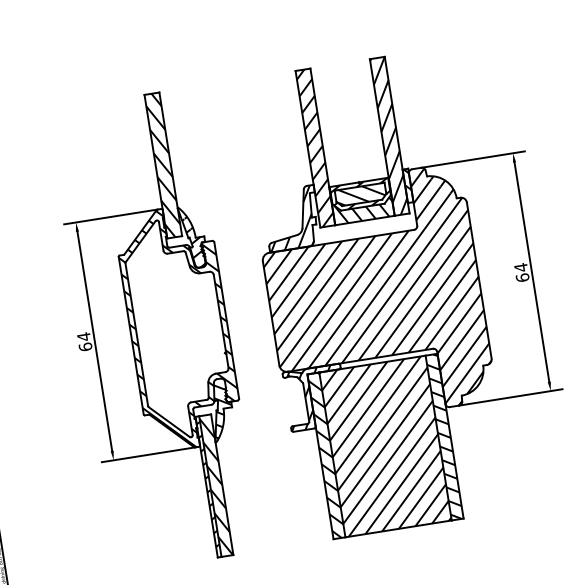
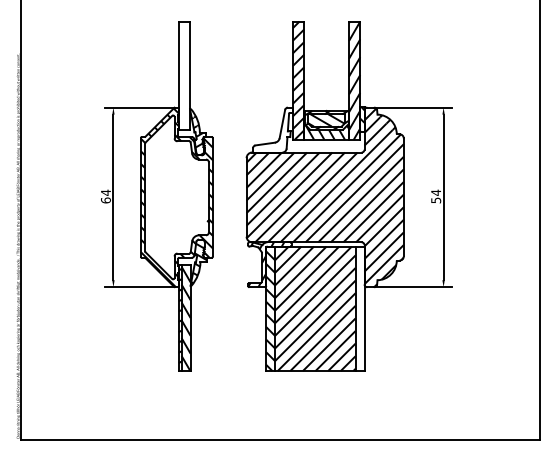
hatch: (163, 165) -> (184, 75), removed
hatch: (289, 218) -> (271, 129), removed
text: (523, 277) -> (436, 200), 64 -> 54
hatch: (443, 436) -> (359, 308), removed

